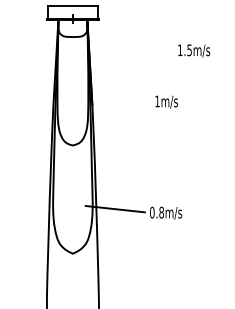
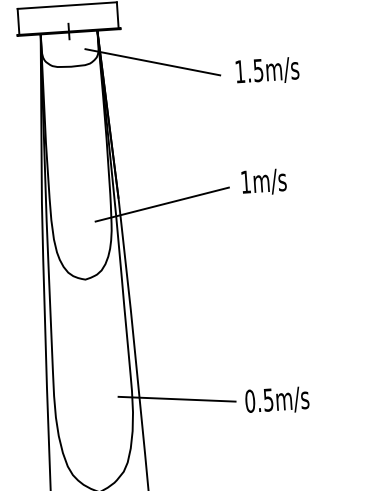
line: (114, 37) -> (153, 62), added
text: (194, 50) -> (268, 70), moved
line: (114, 109) -> (162, 203), added
text: (161, 212) -> (268, 399), 0.8m/s -> 0.5m/s

